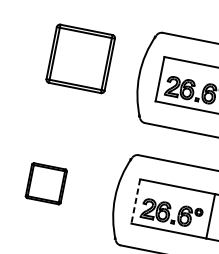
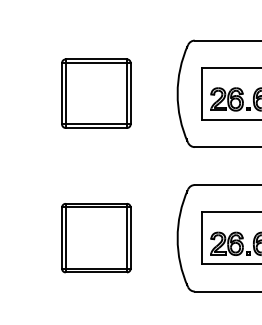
part: (80, 58) -> (96, 93), moved
part: (46, 183) -> (96, 238), size x1.67
line: (135, 201) -> (201, 238), dashed -> solid

